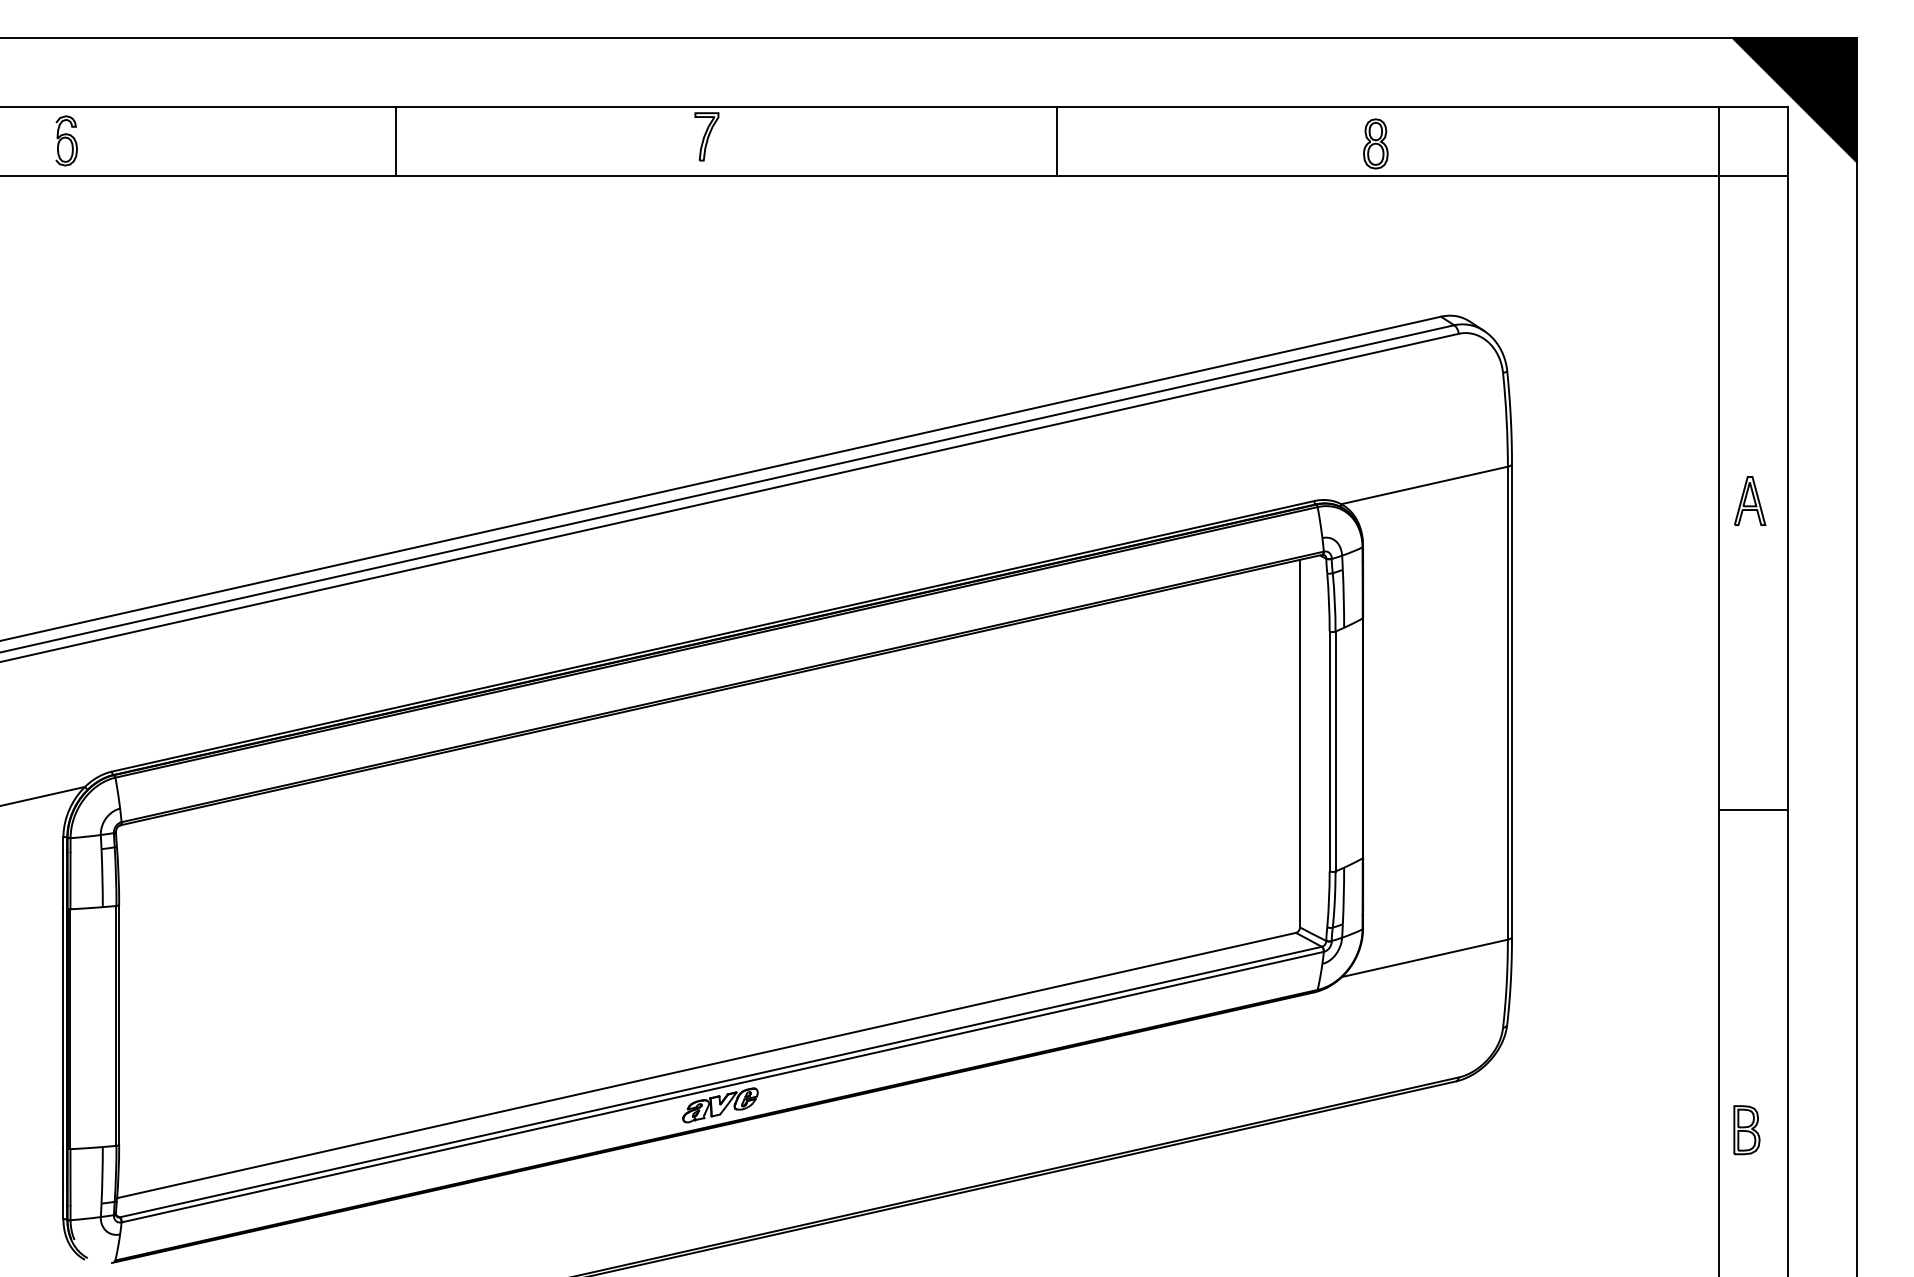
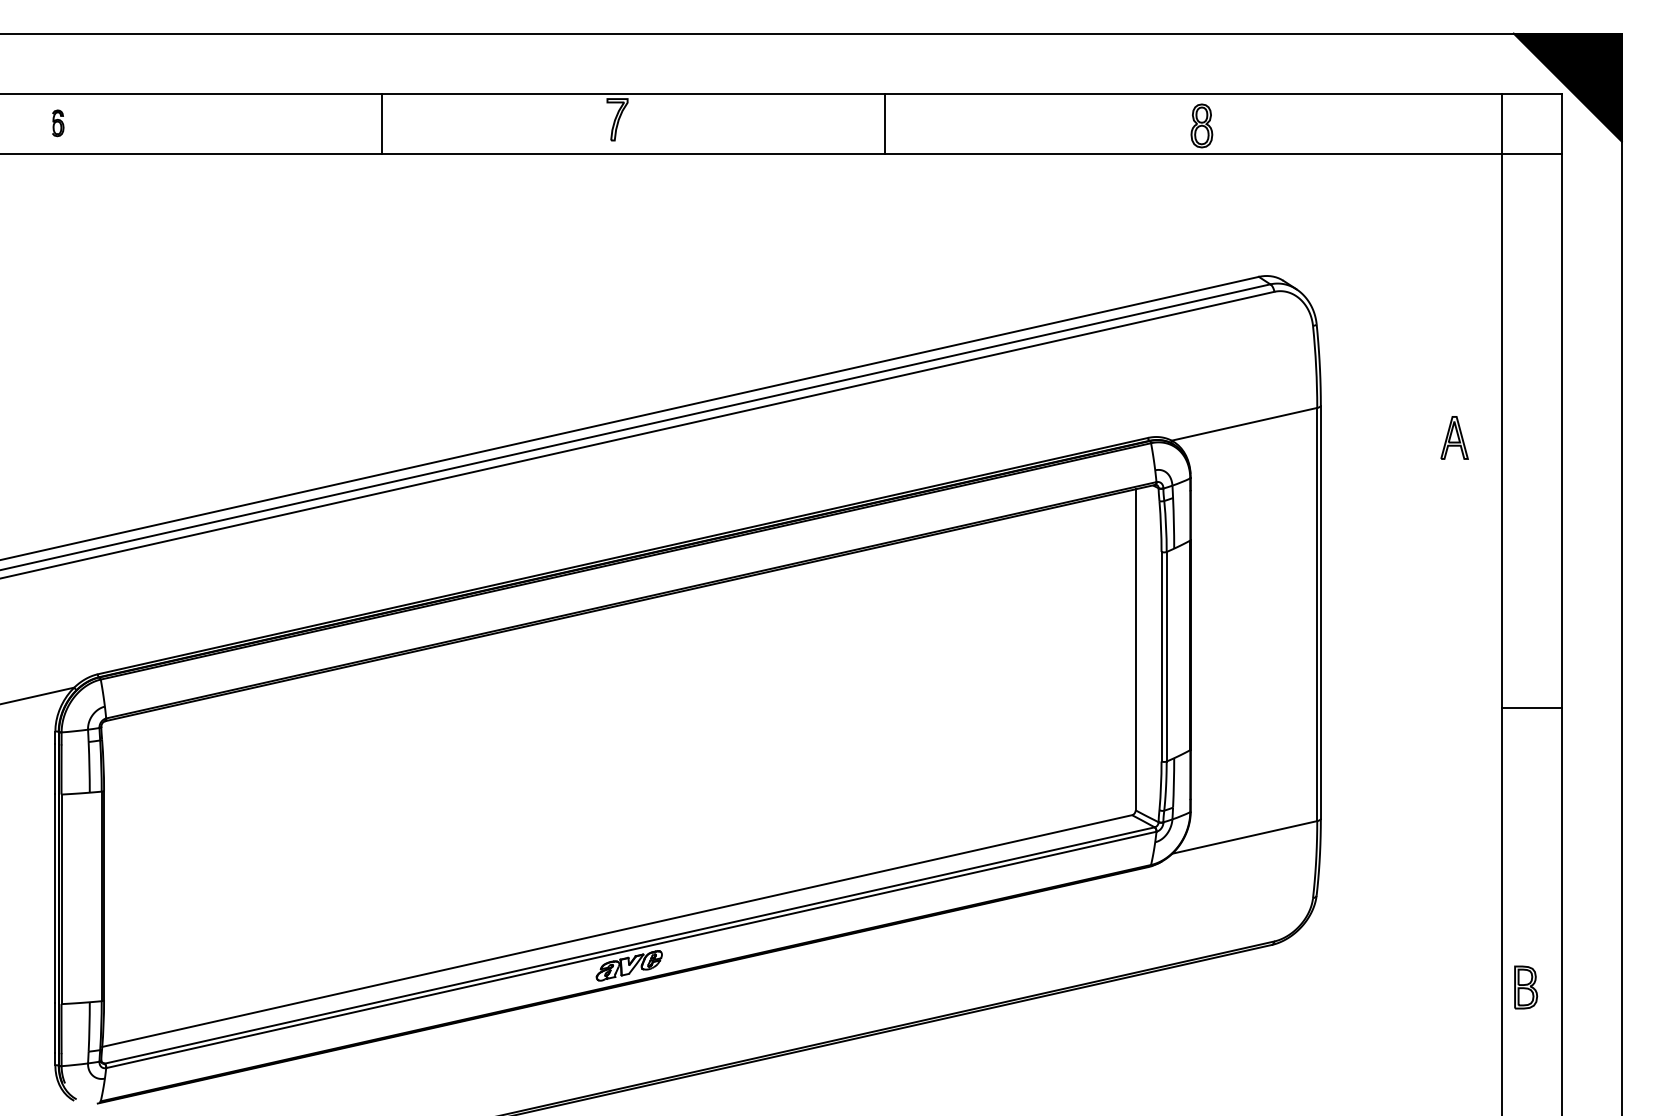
part: (66, 140) -> (58, 122), size x0.6
line: (395, 140) -> (382, 122), moved
line: (1057, 140) -> (885, 122), moved
part: (1750, 500) -> (1454, 437), moved

